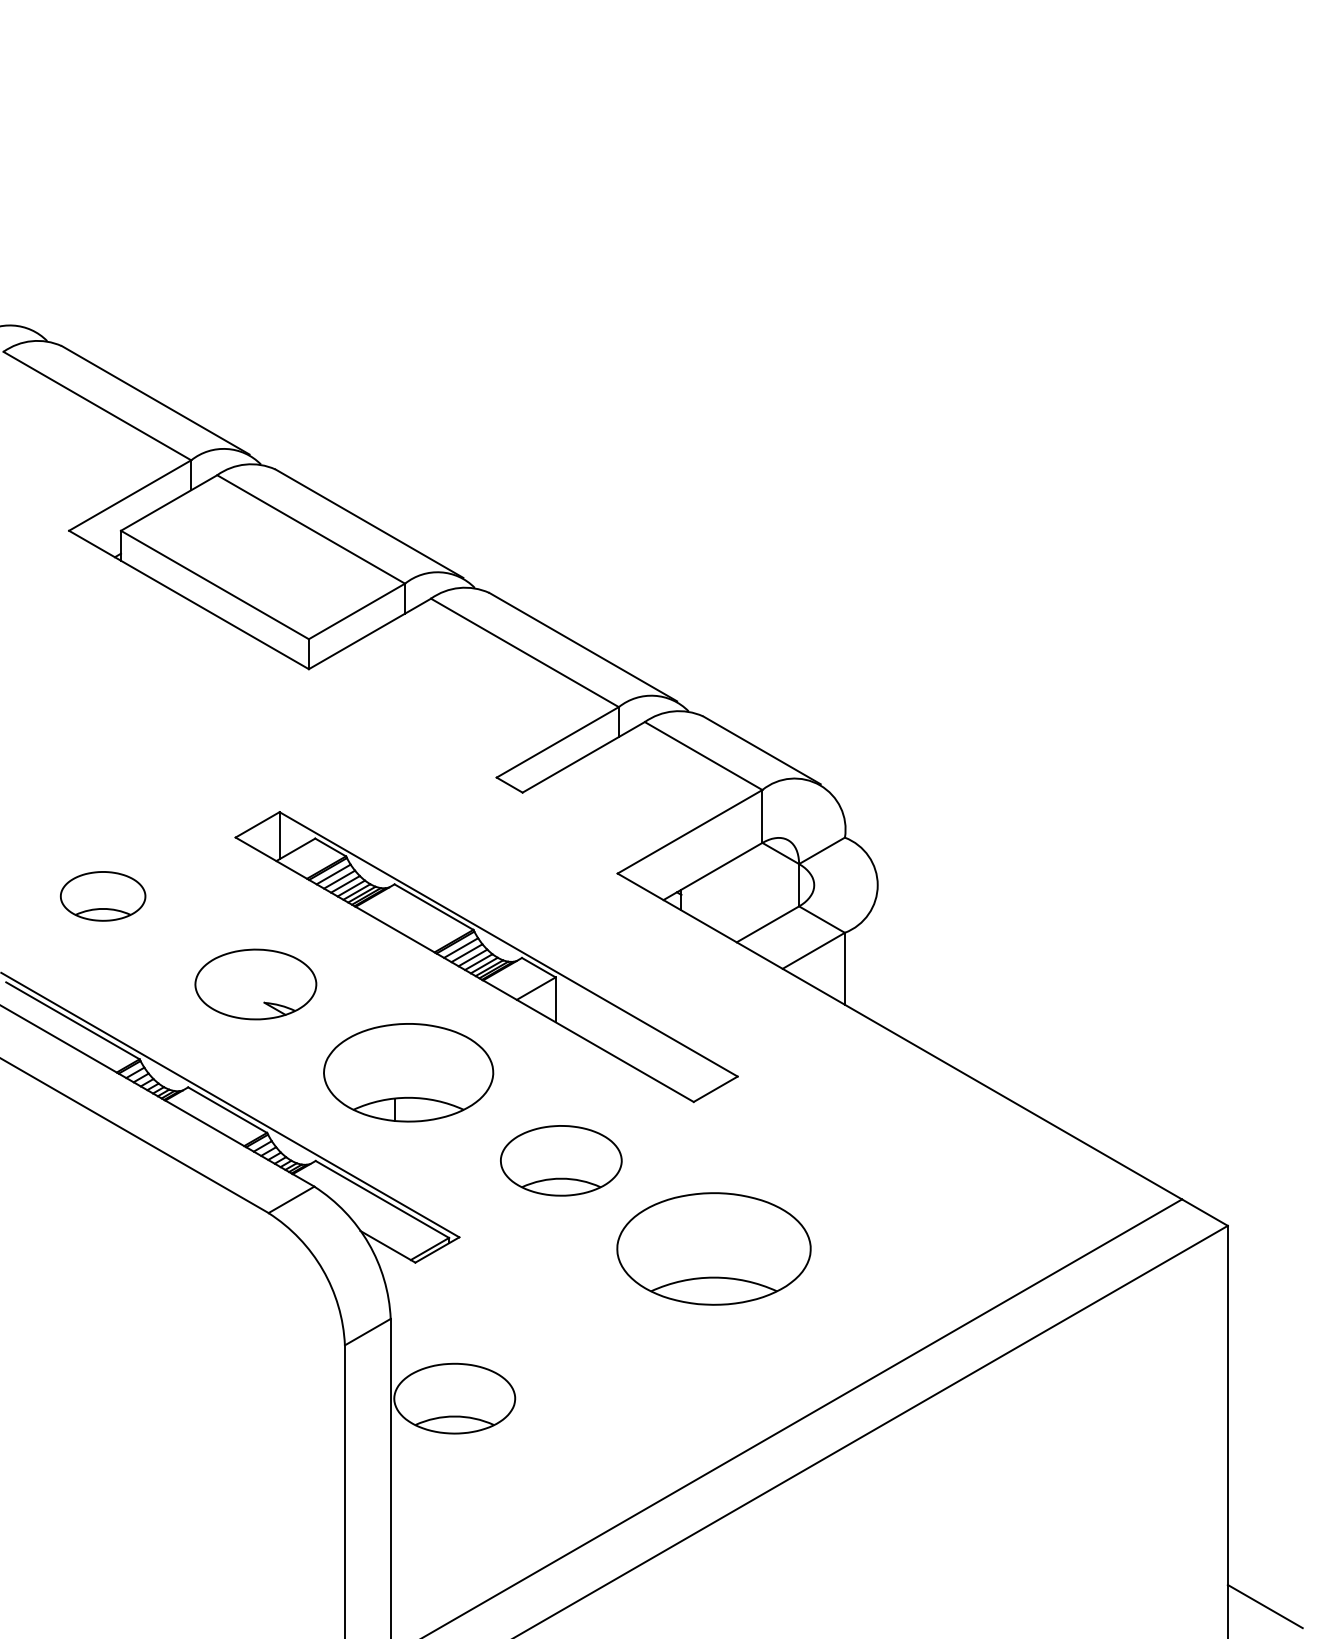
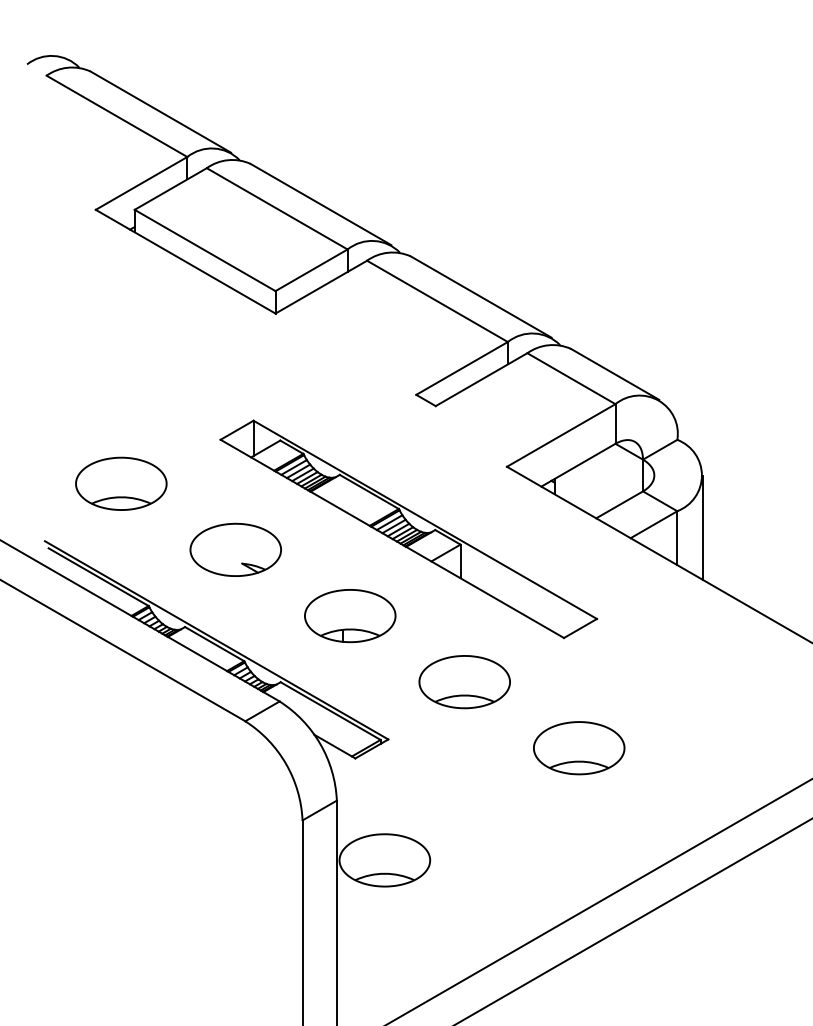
part: (102, 896) -> (120, 483), size x1.43
line: (879, 954) -> (703, 527), added
part: (408, 1072) -> (350, 615), size x0.71
part: (713, 1248) -> (578, 747), size x0.62

